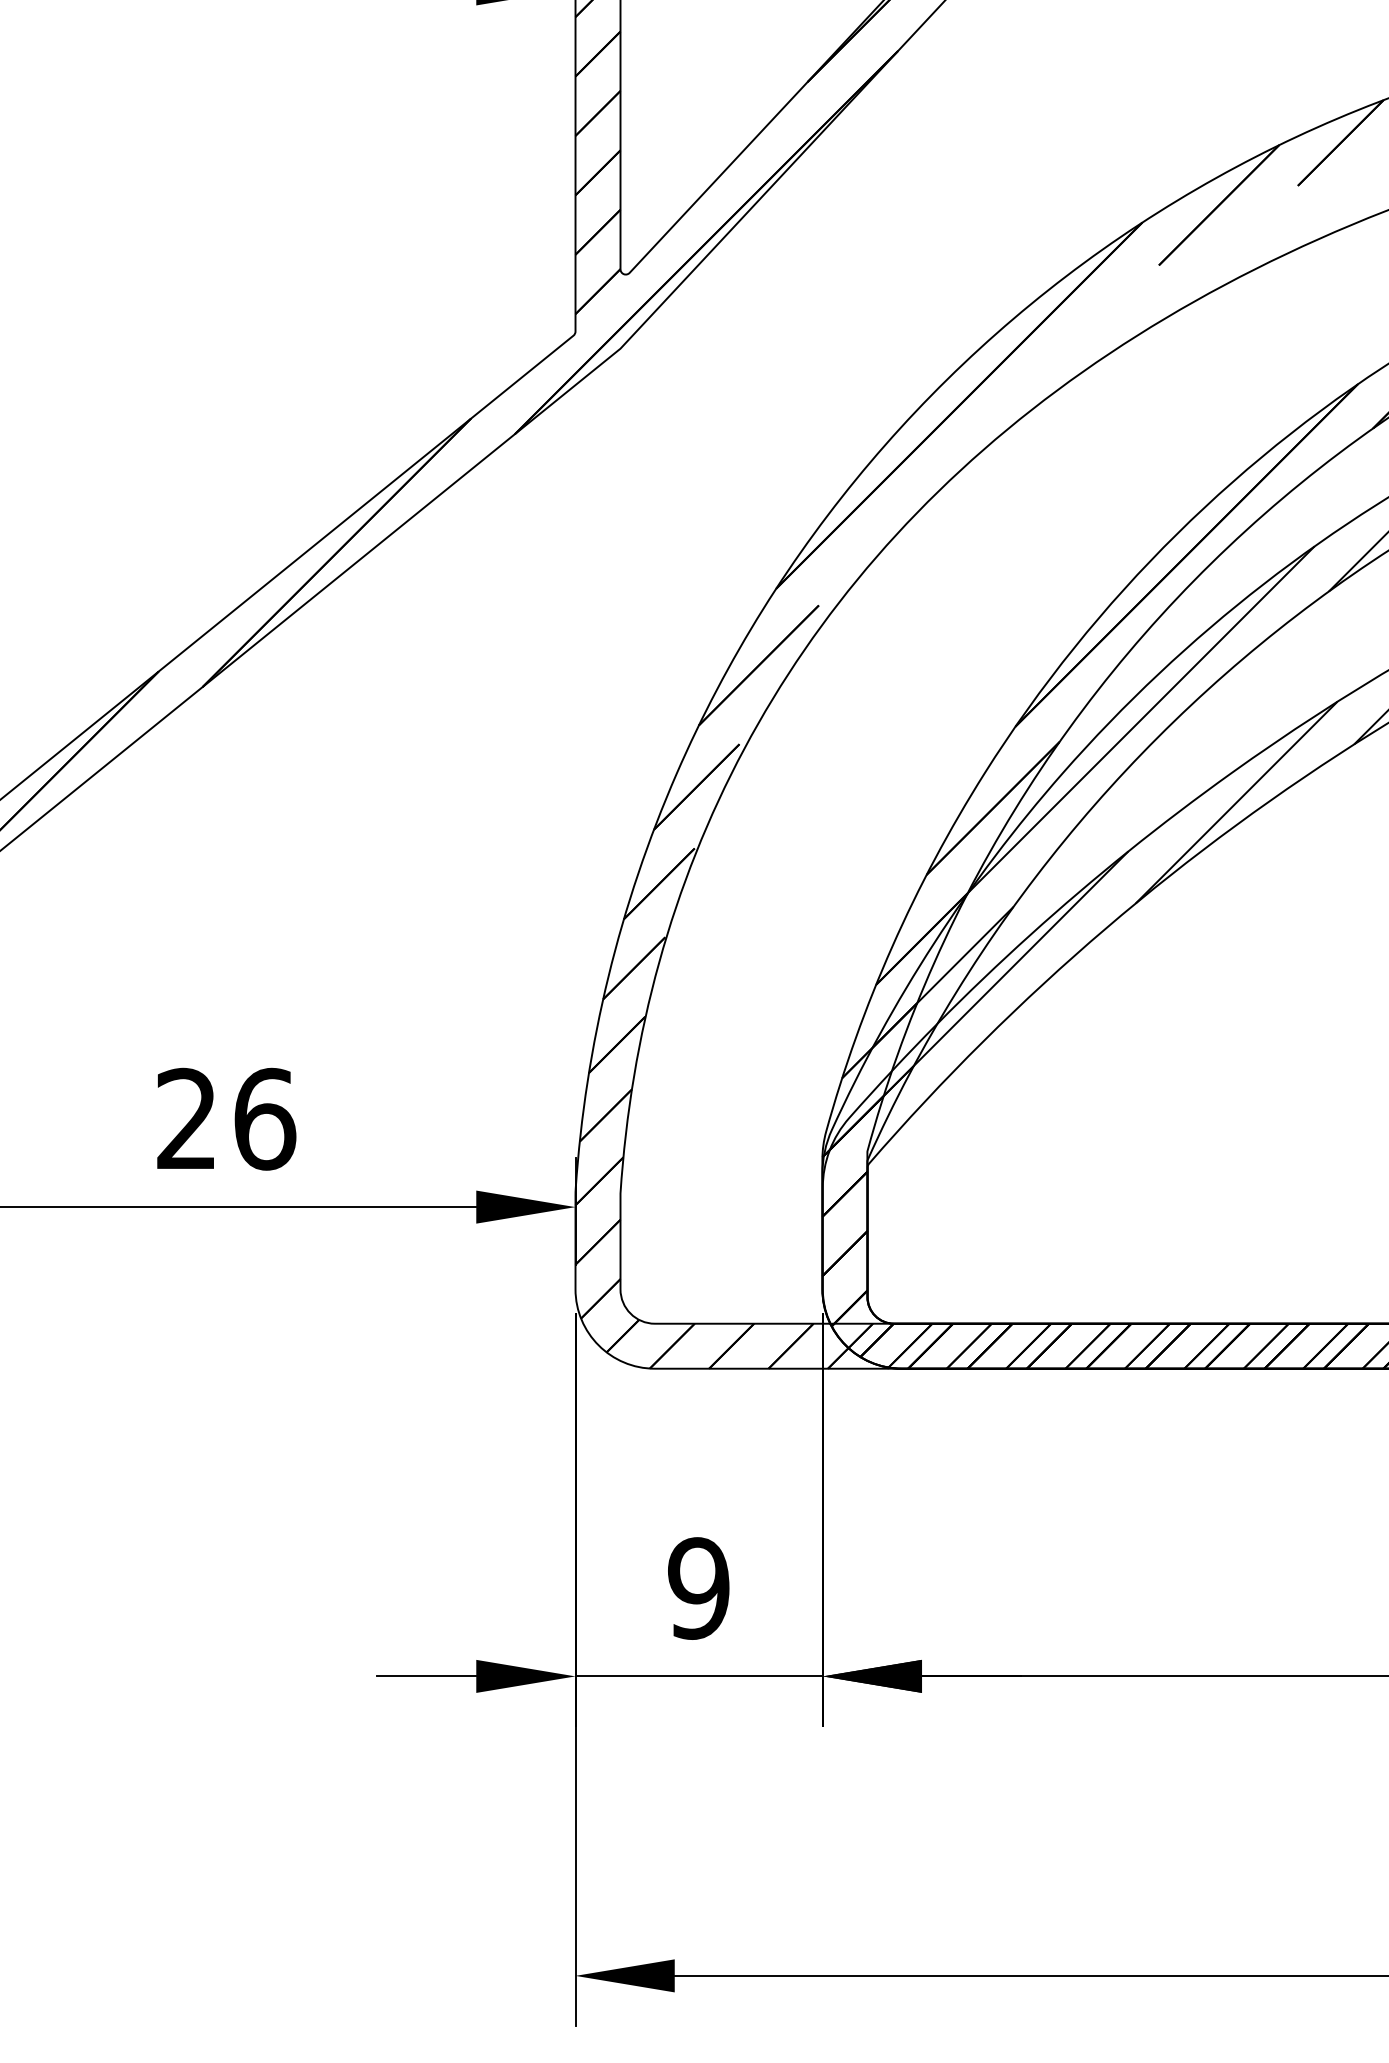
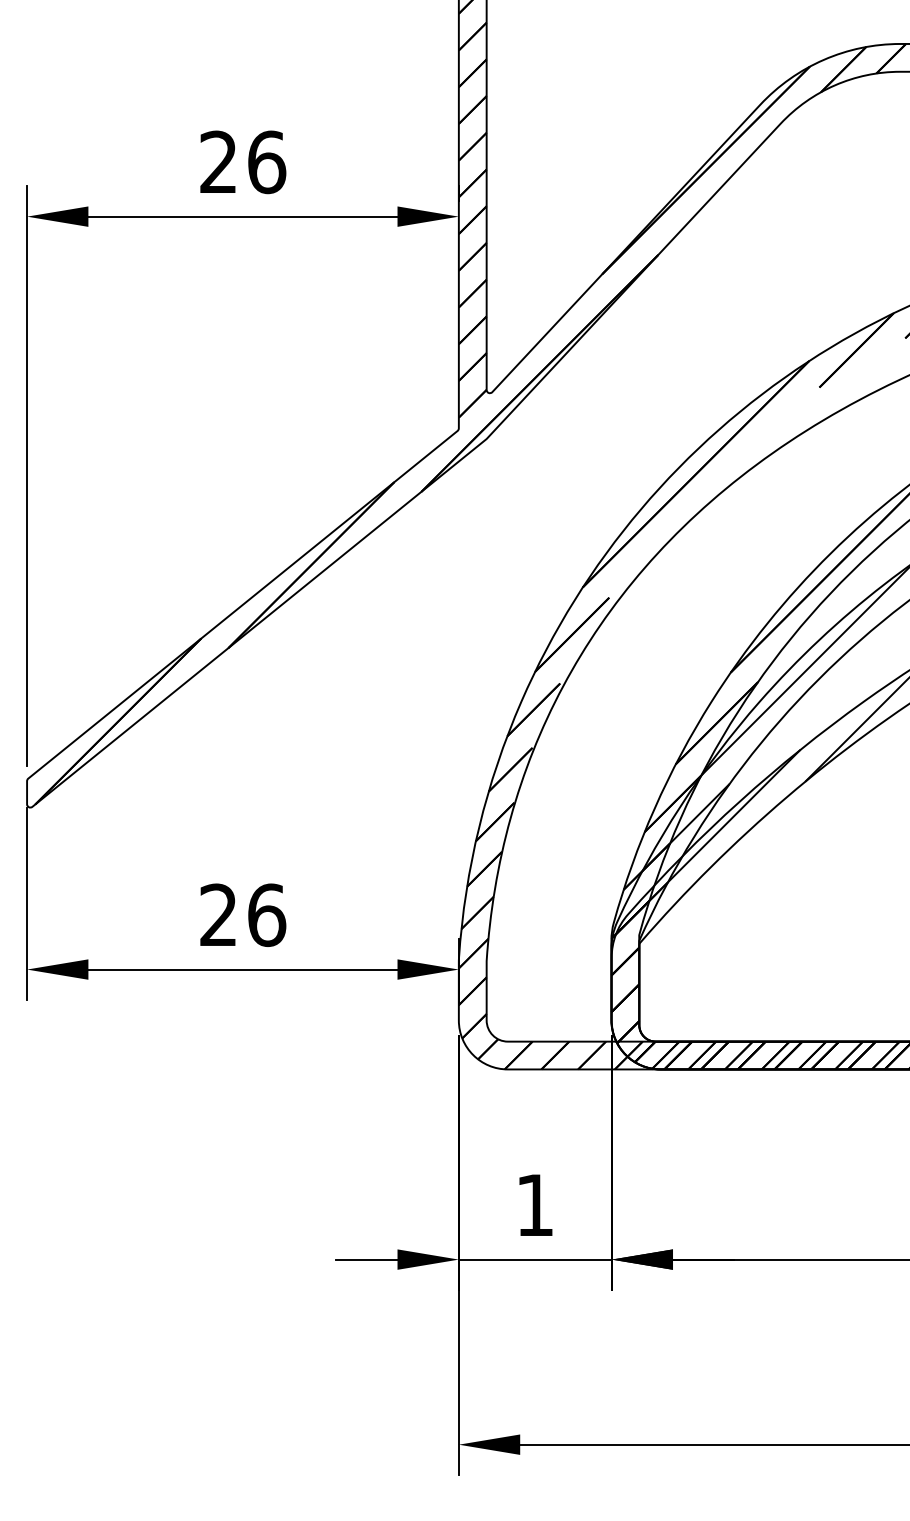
text: (697, 1588) -> (534, 1205), 9 -> 1

